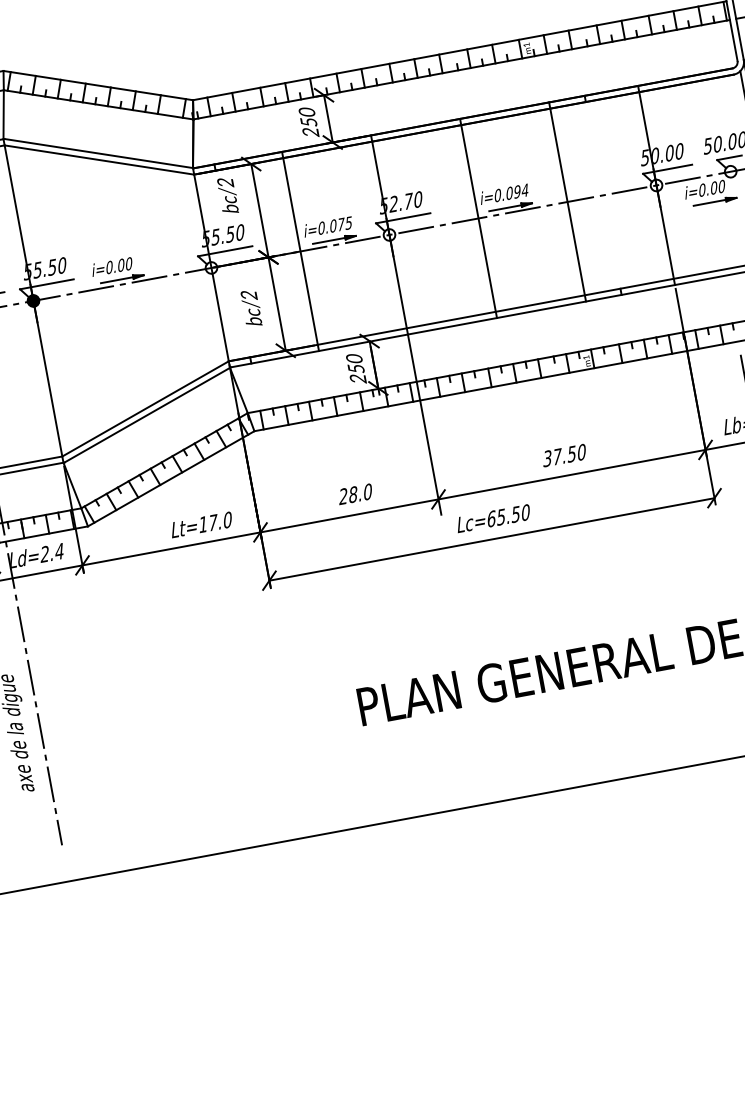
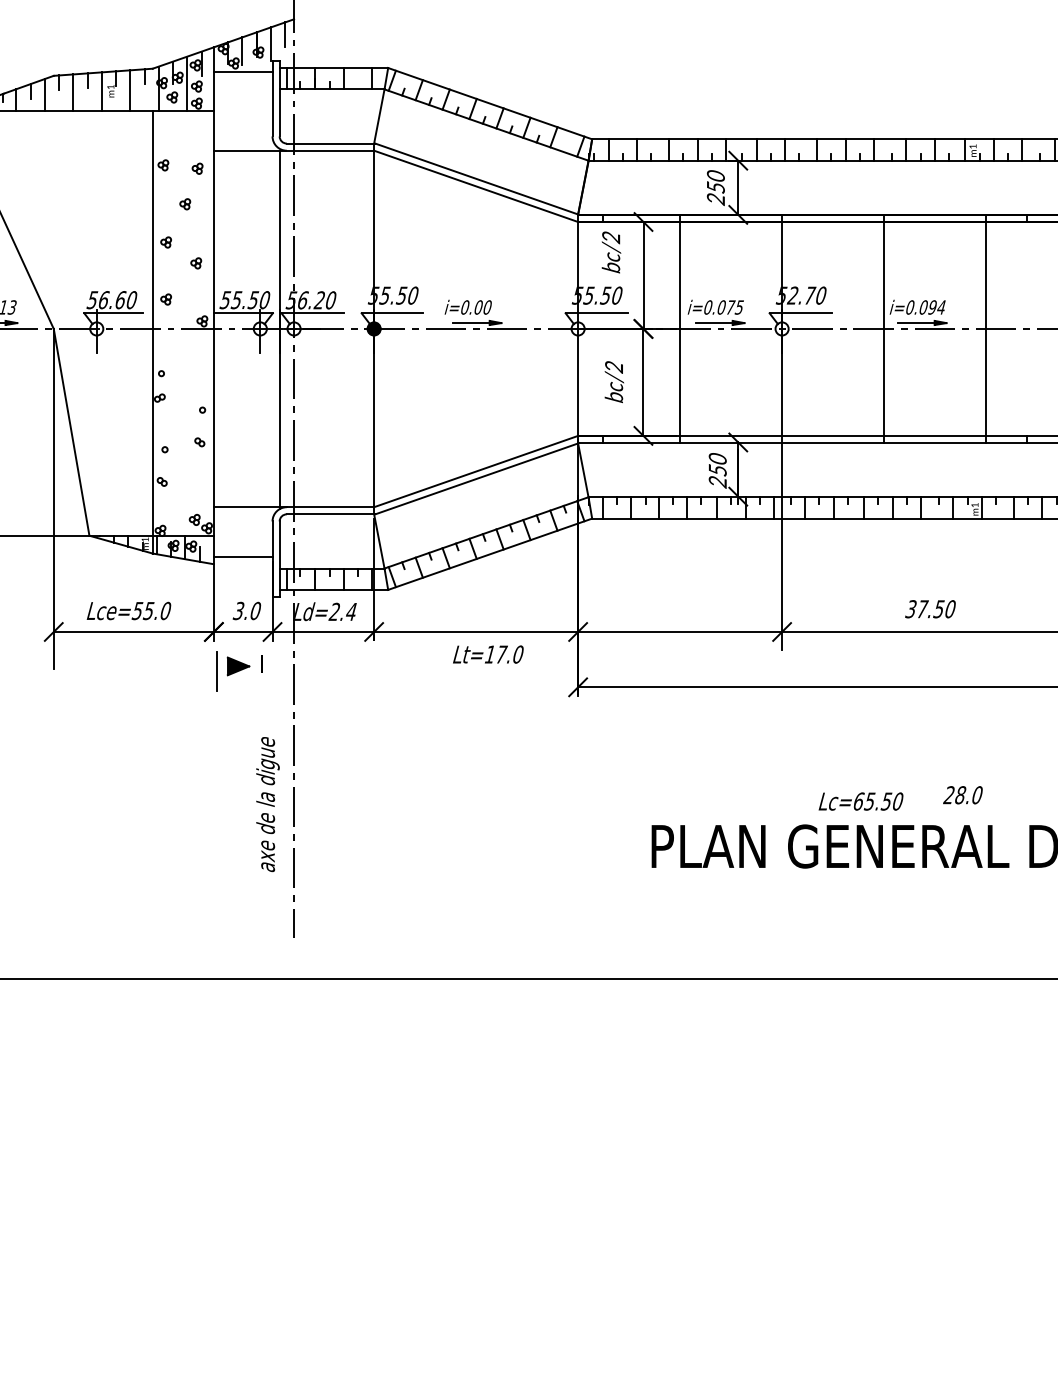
text: (354, 494) -> (962, 795), moved
text: (492, 518) -> (860, 801), moved
text: (201, 524) -> (488, 654), moved

